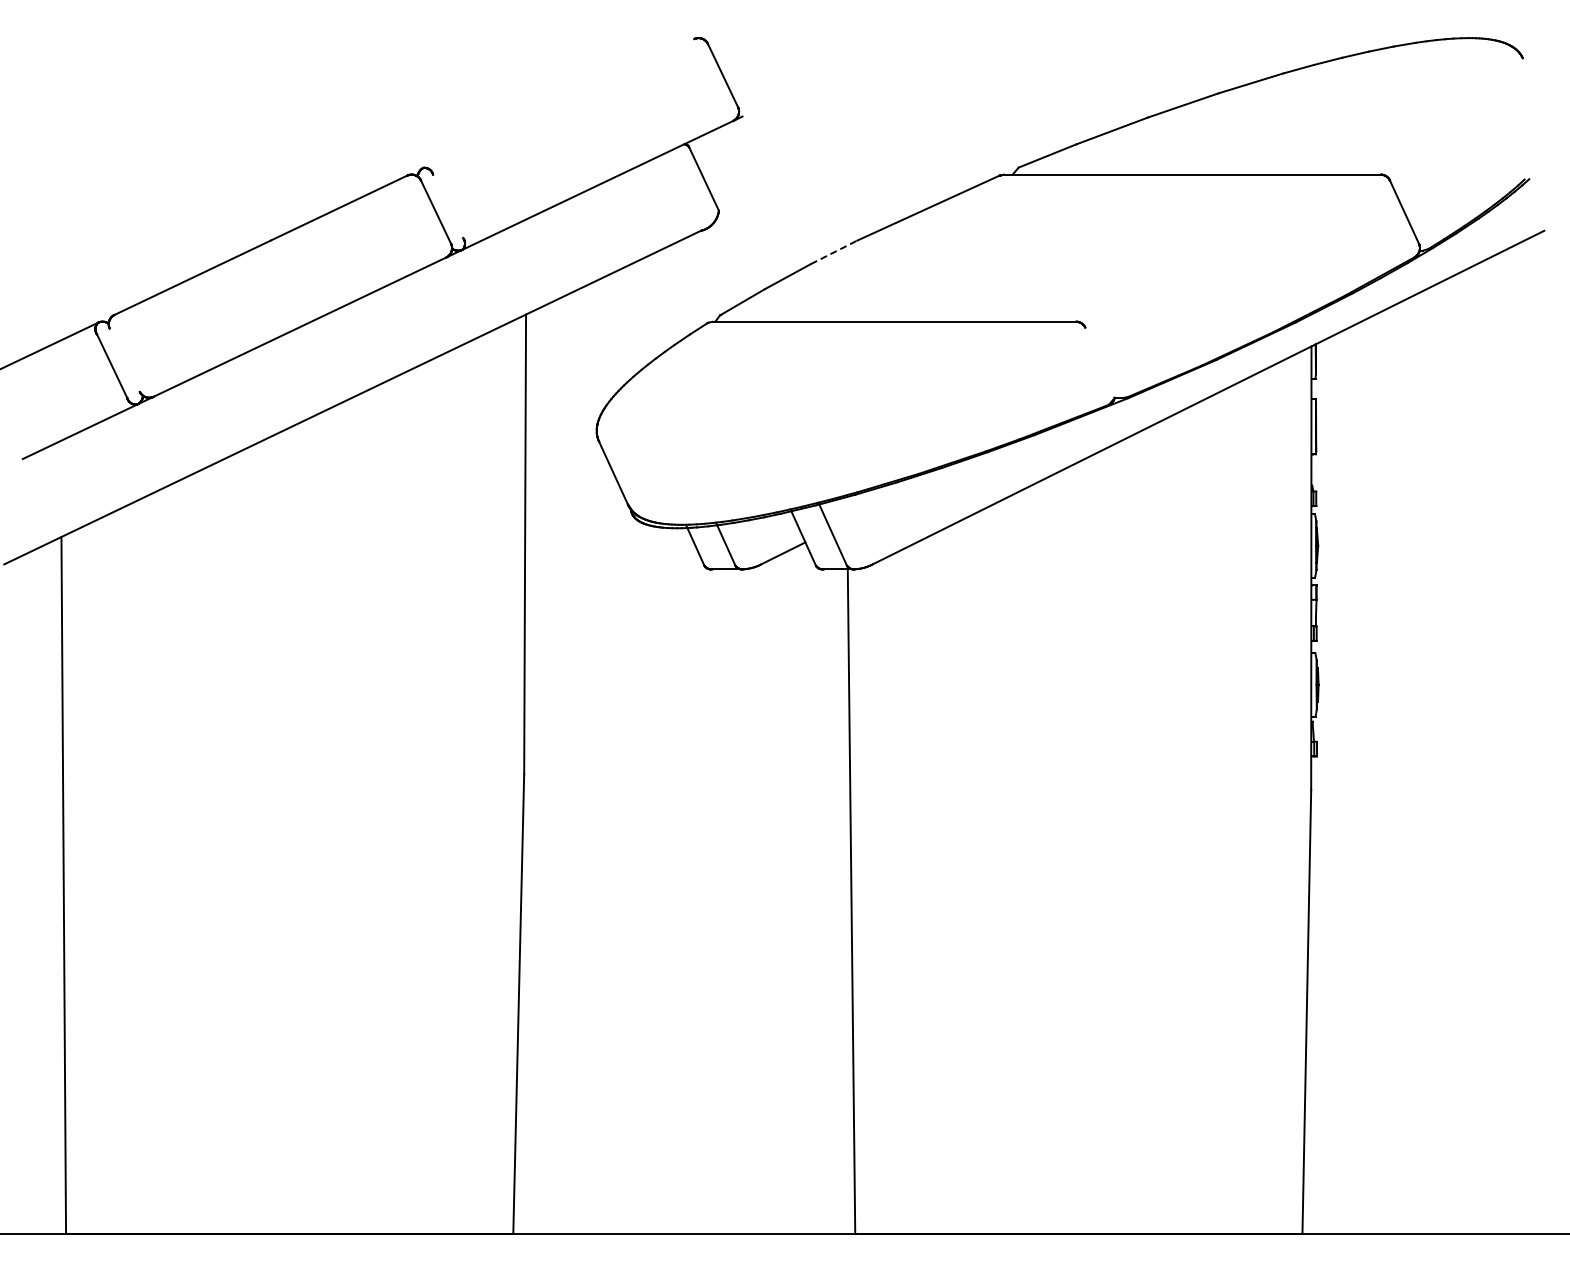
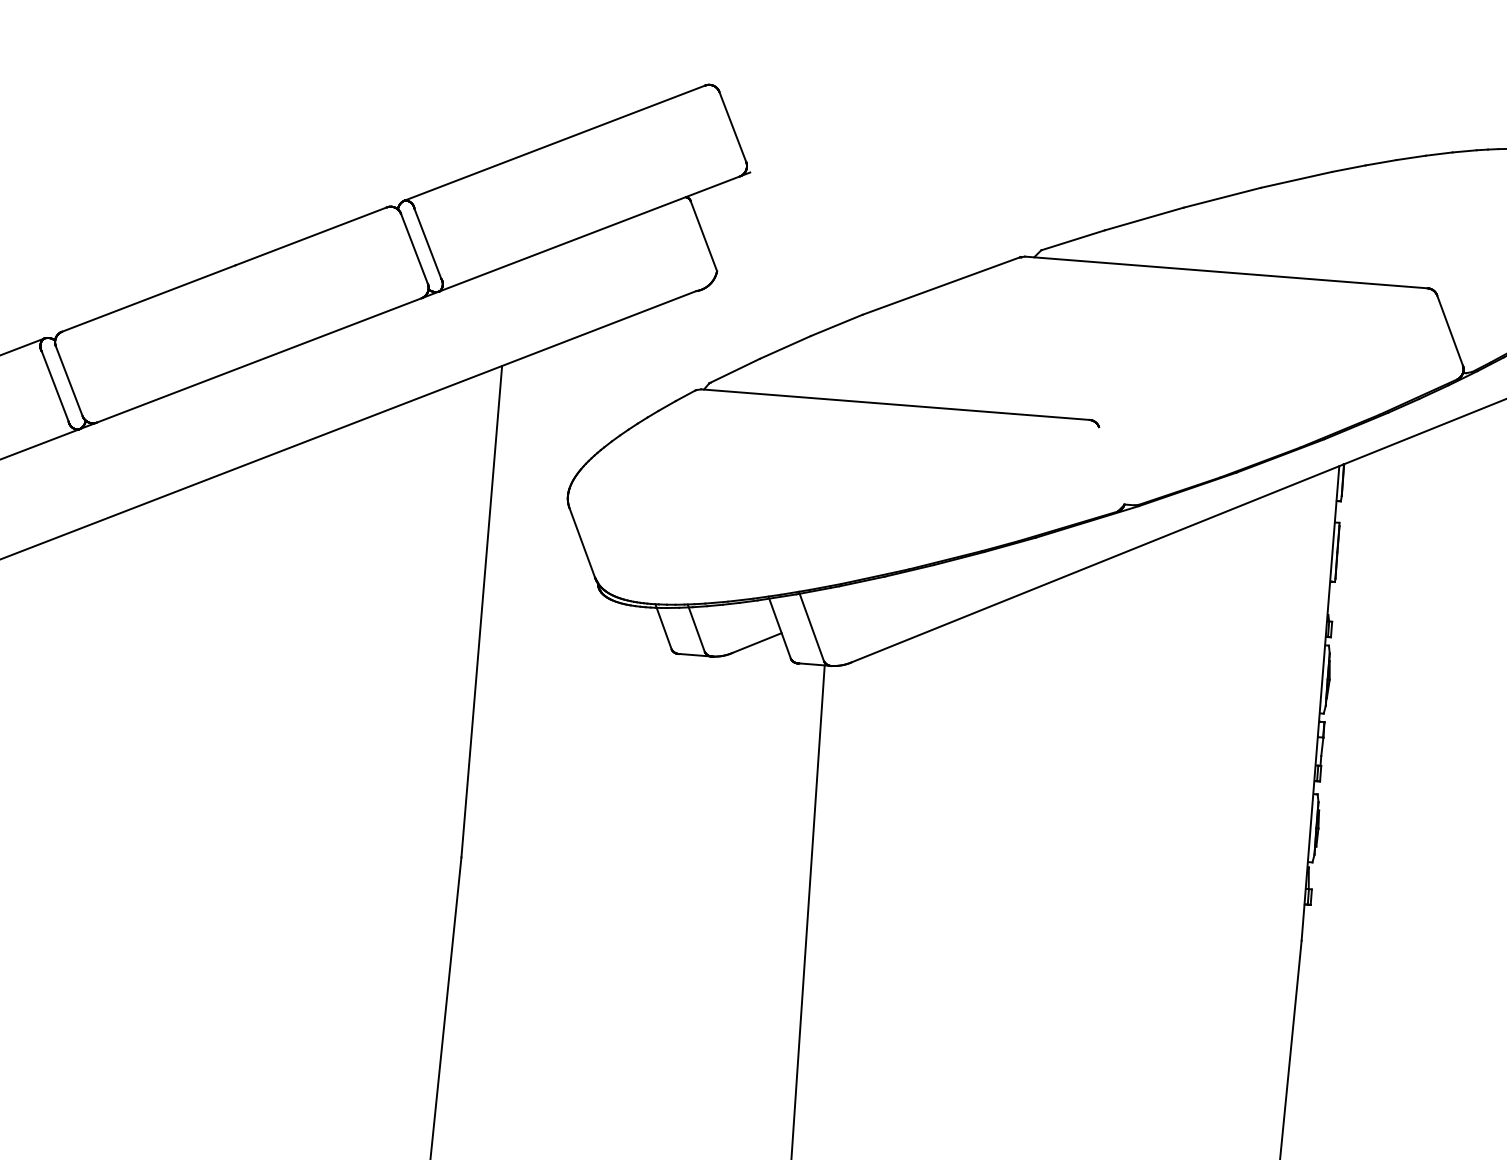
line: (558, 103) -> (554, 143), added
line: (448, 206) -> (428, 243), added
line: (834, 252) -> (837, 325), dashed -> solid
line: (124, 359) -> (68, 380), added

